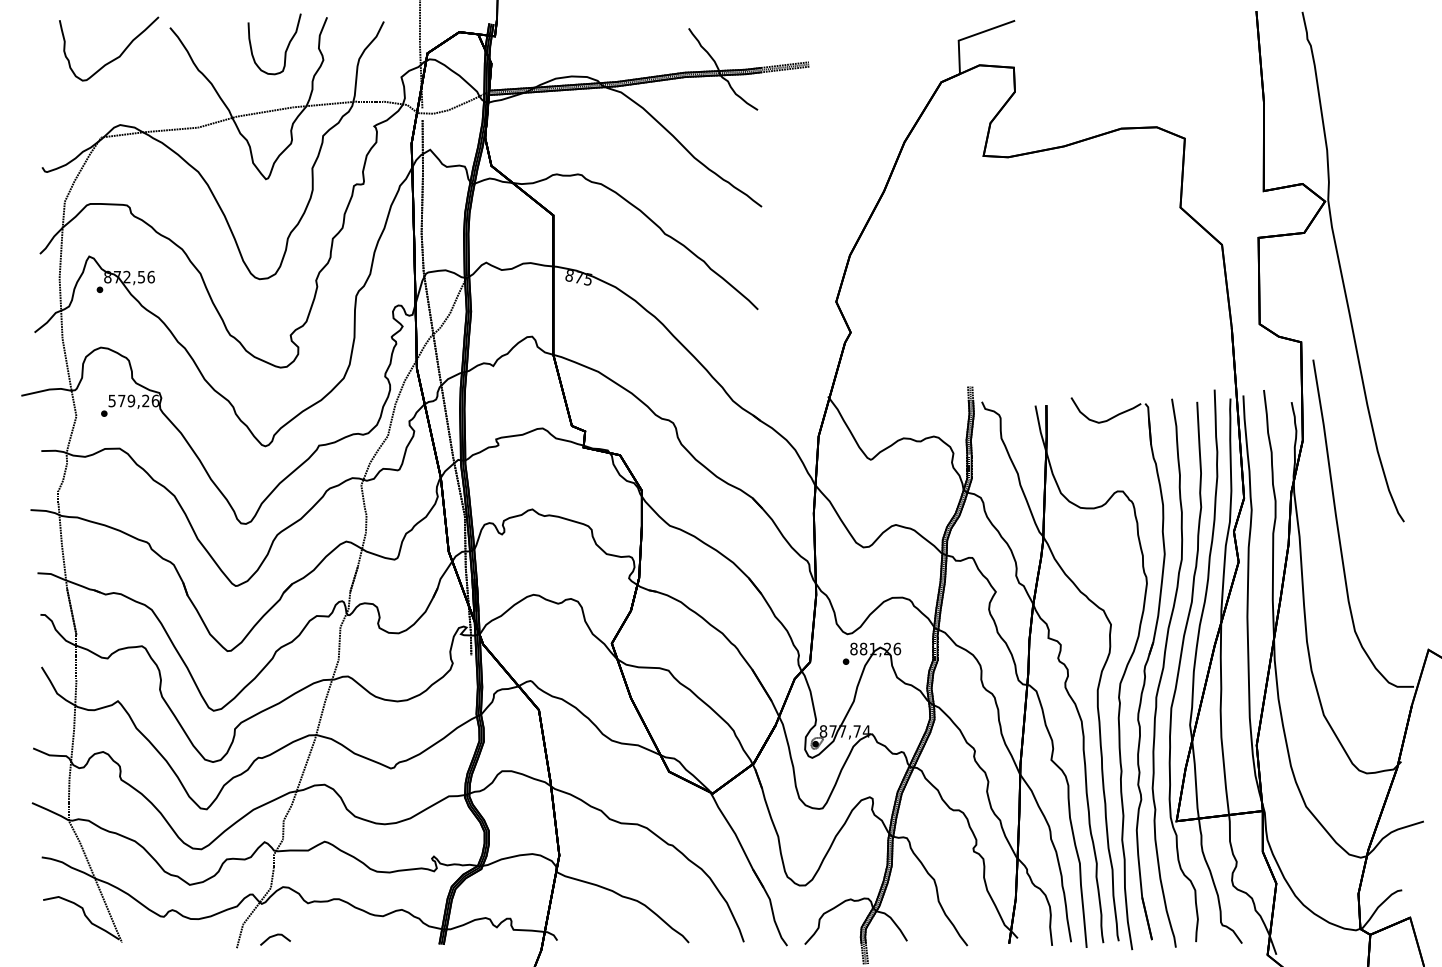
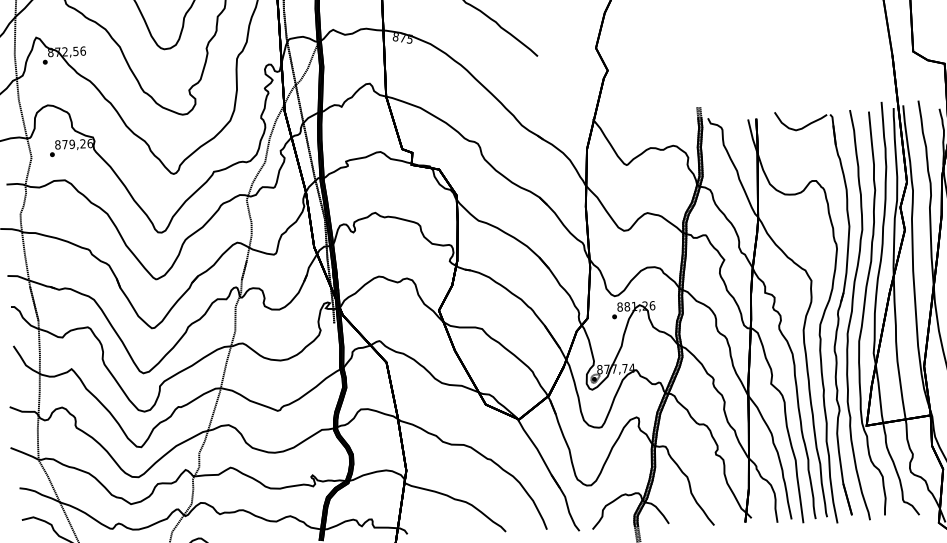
text: (111, 400) -> (57, 144), 579,26 -> 879,26

